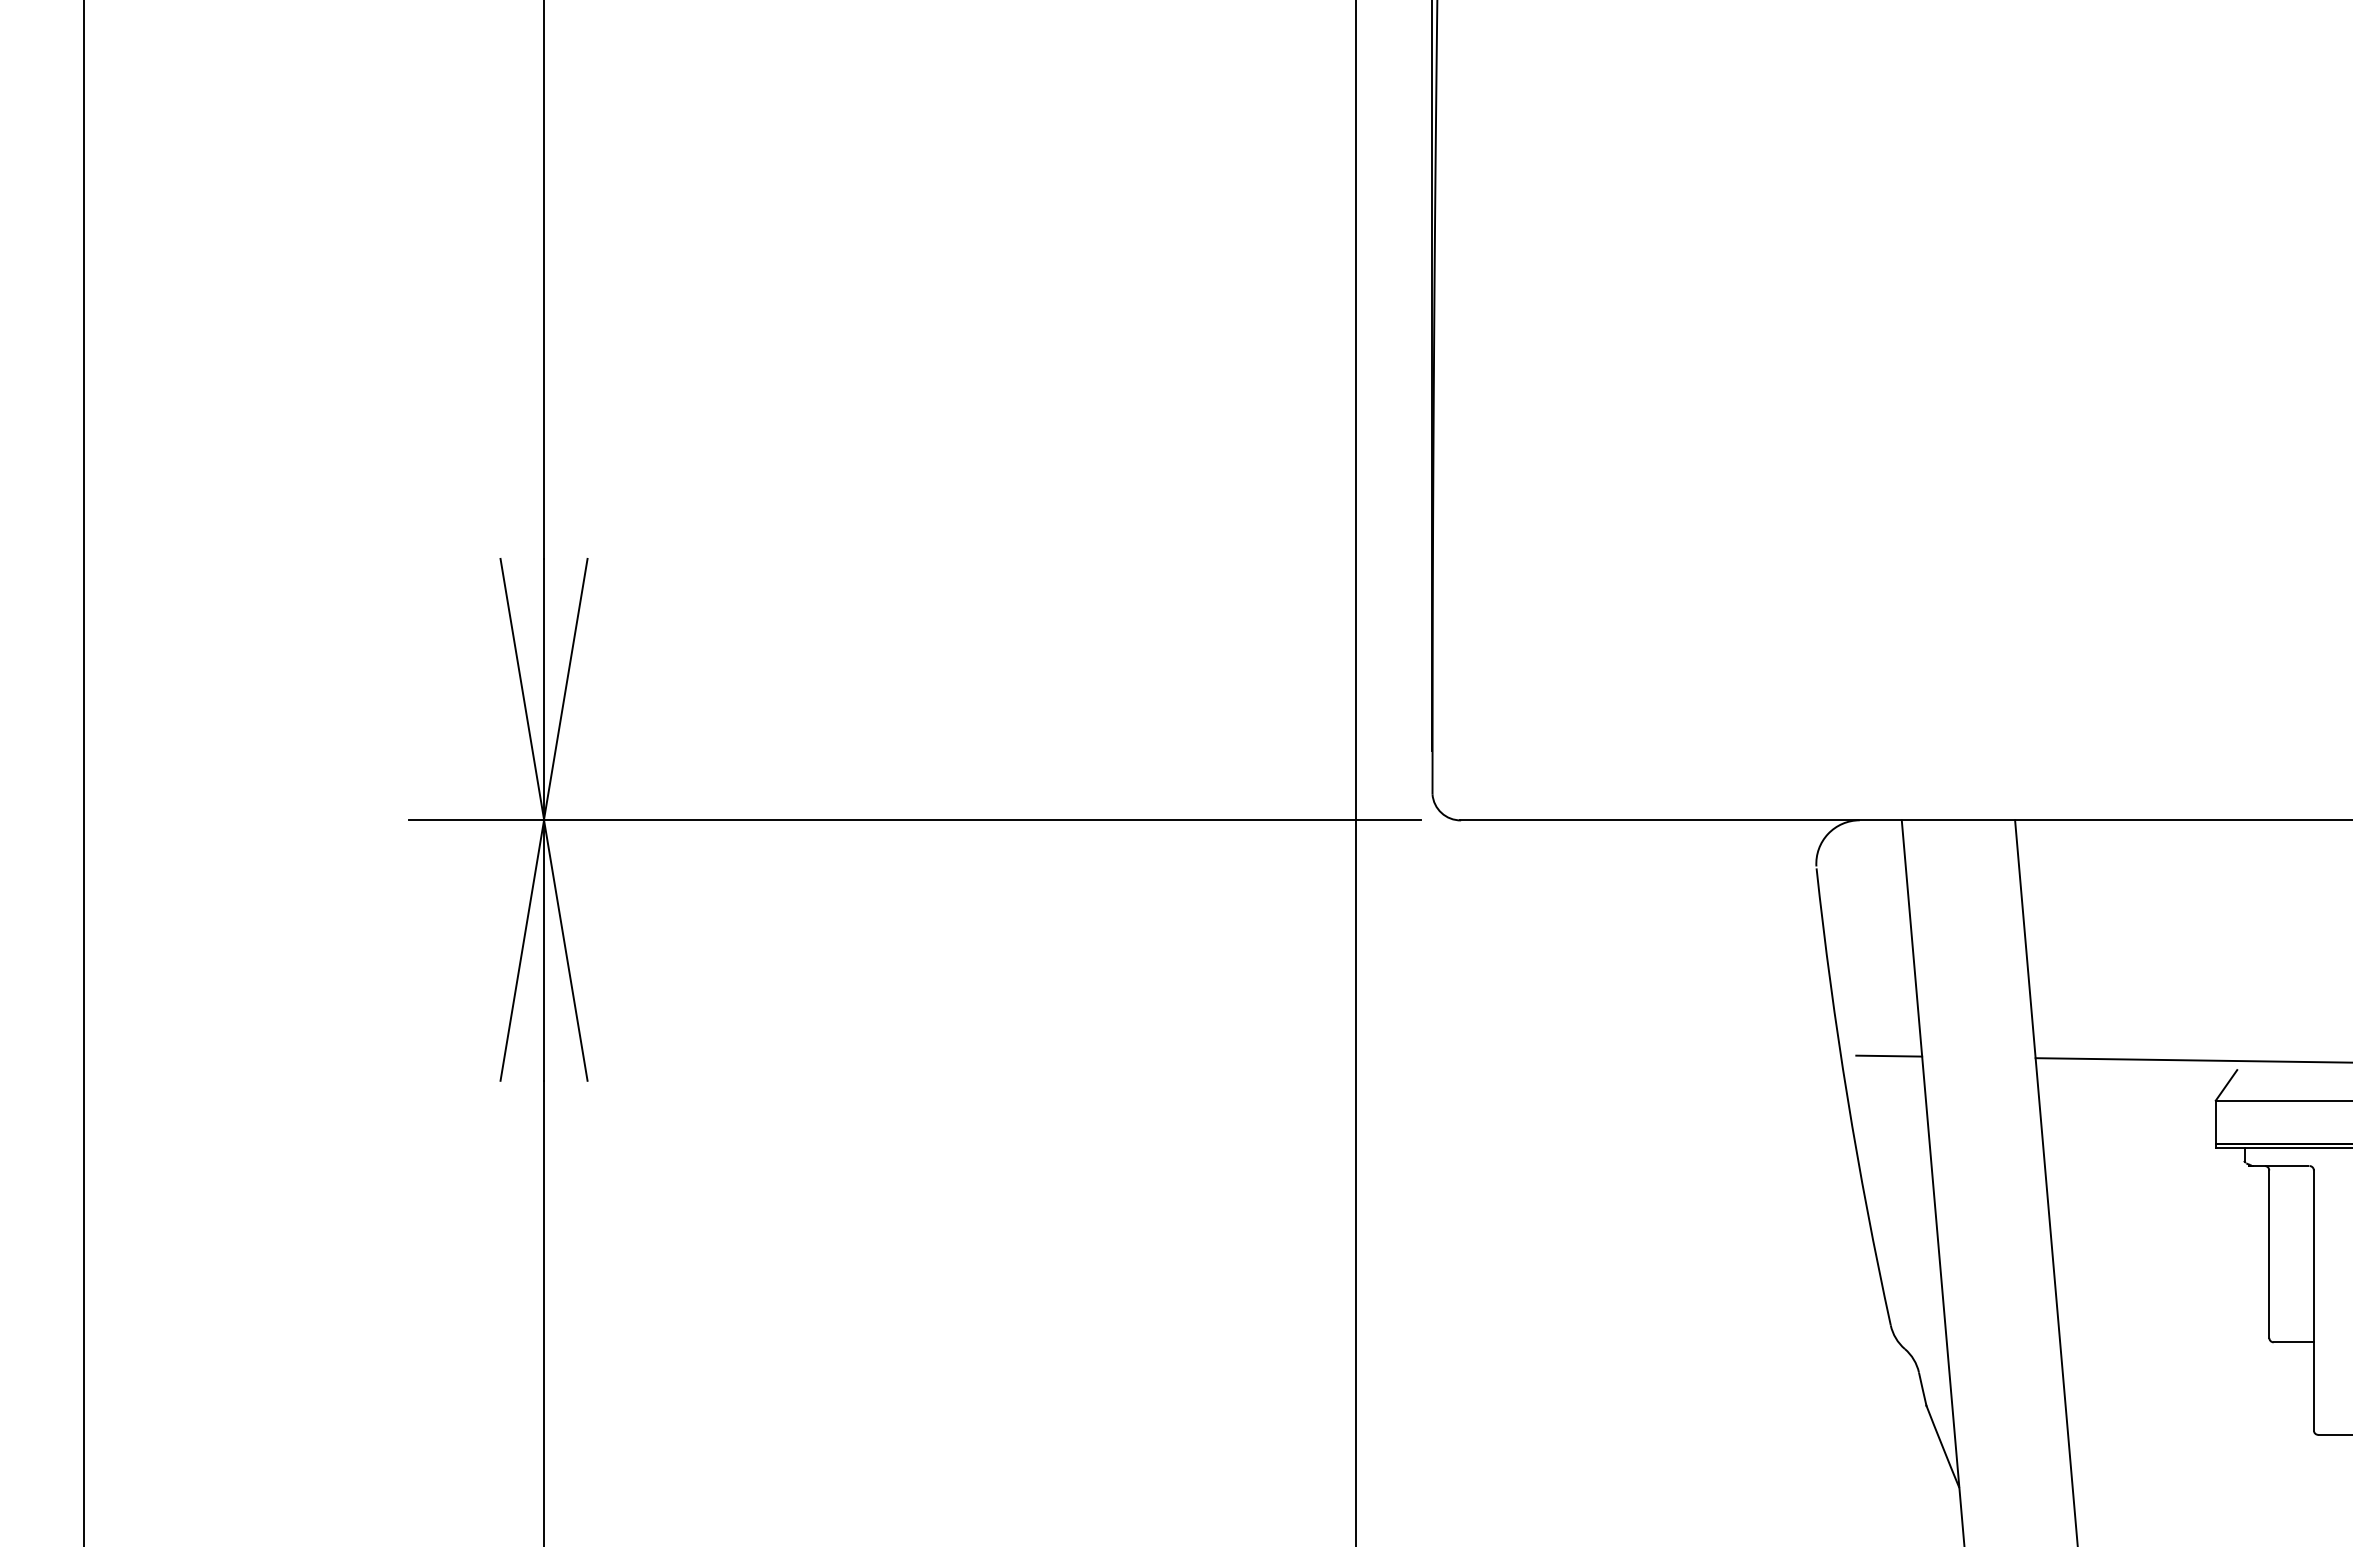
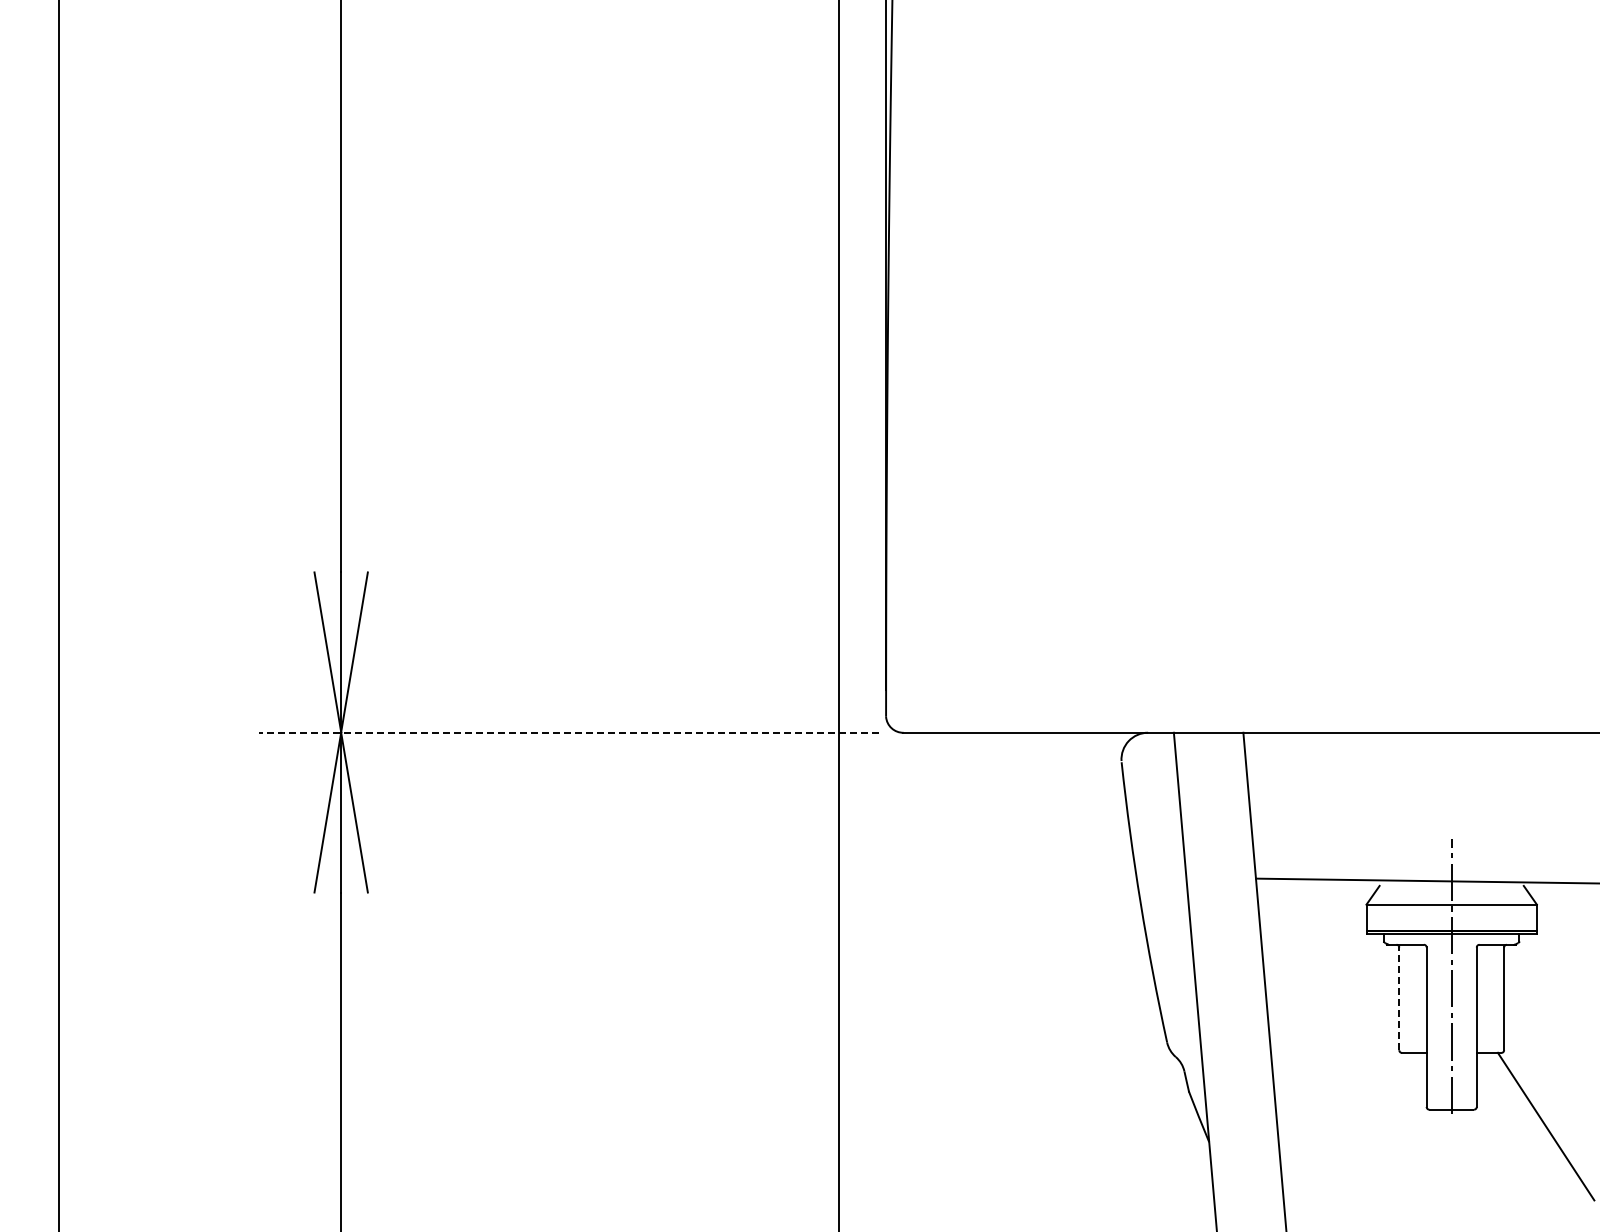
line: (914, 819) -> (568, 732), solid -> dashed
line: (1888, 1056) -> (1165, 877), removed
line: (2269, 1253) -> (1399, 998), solid -> dashed

